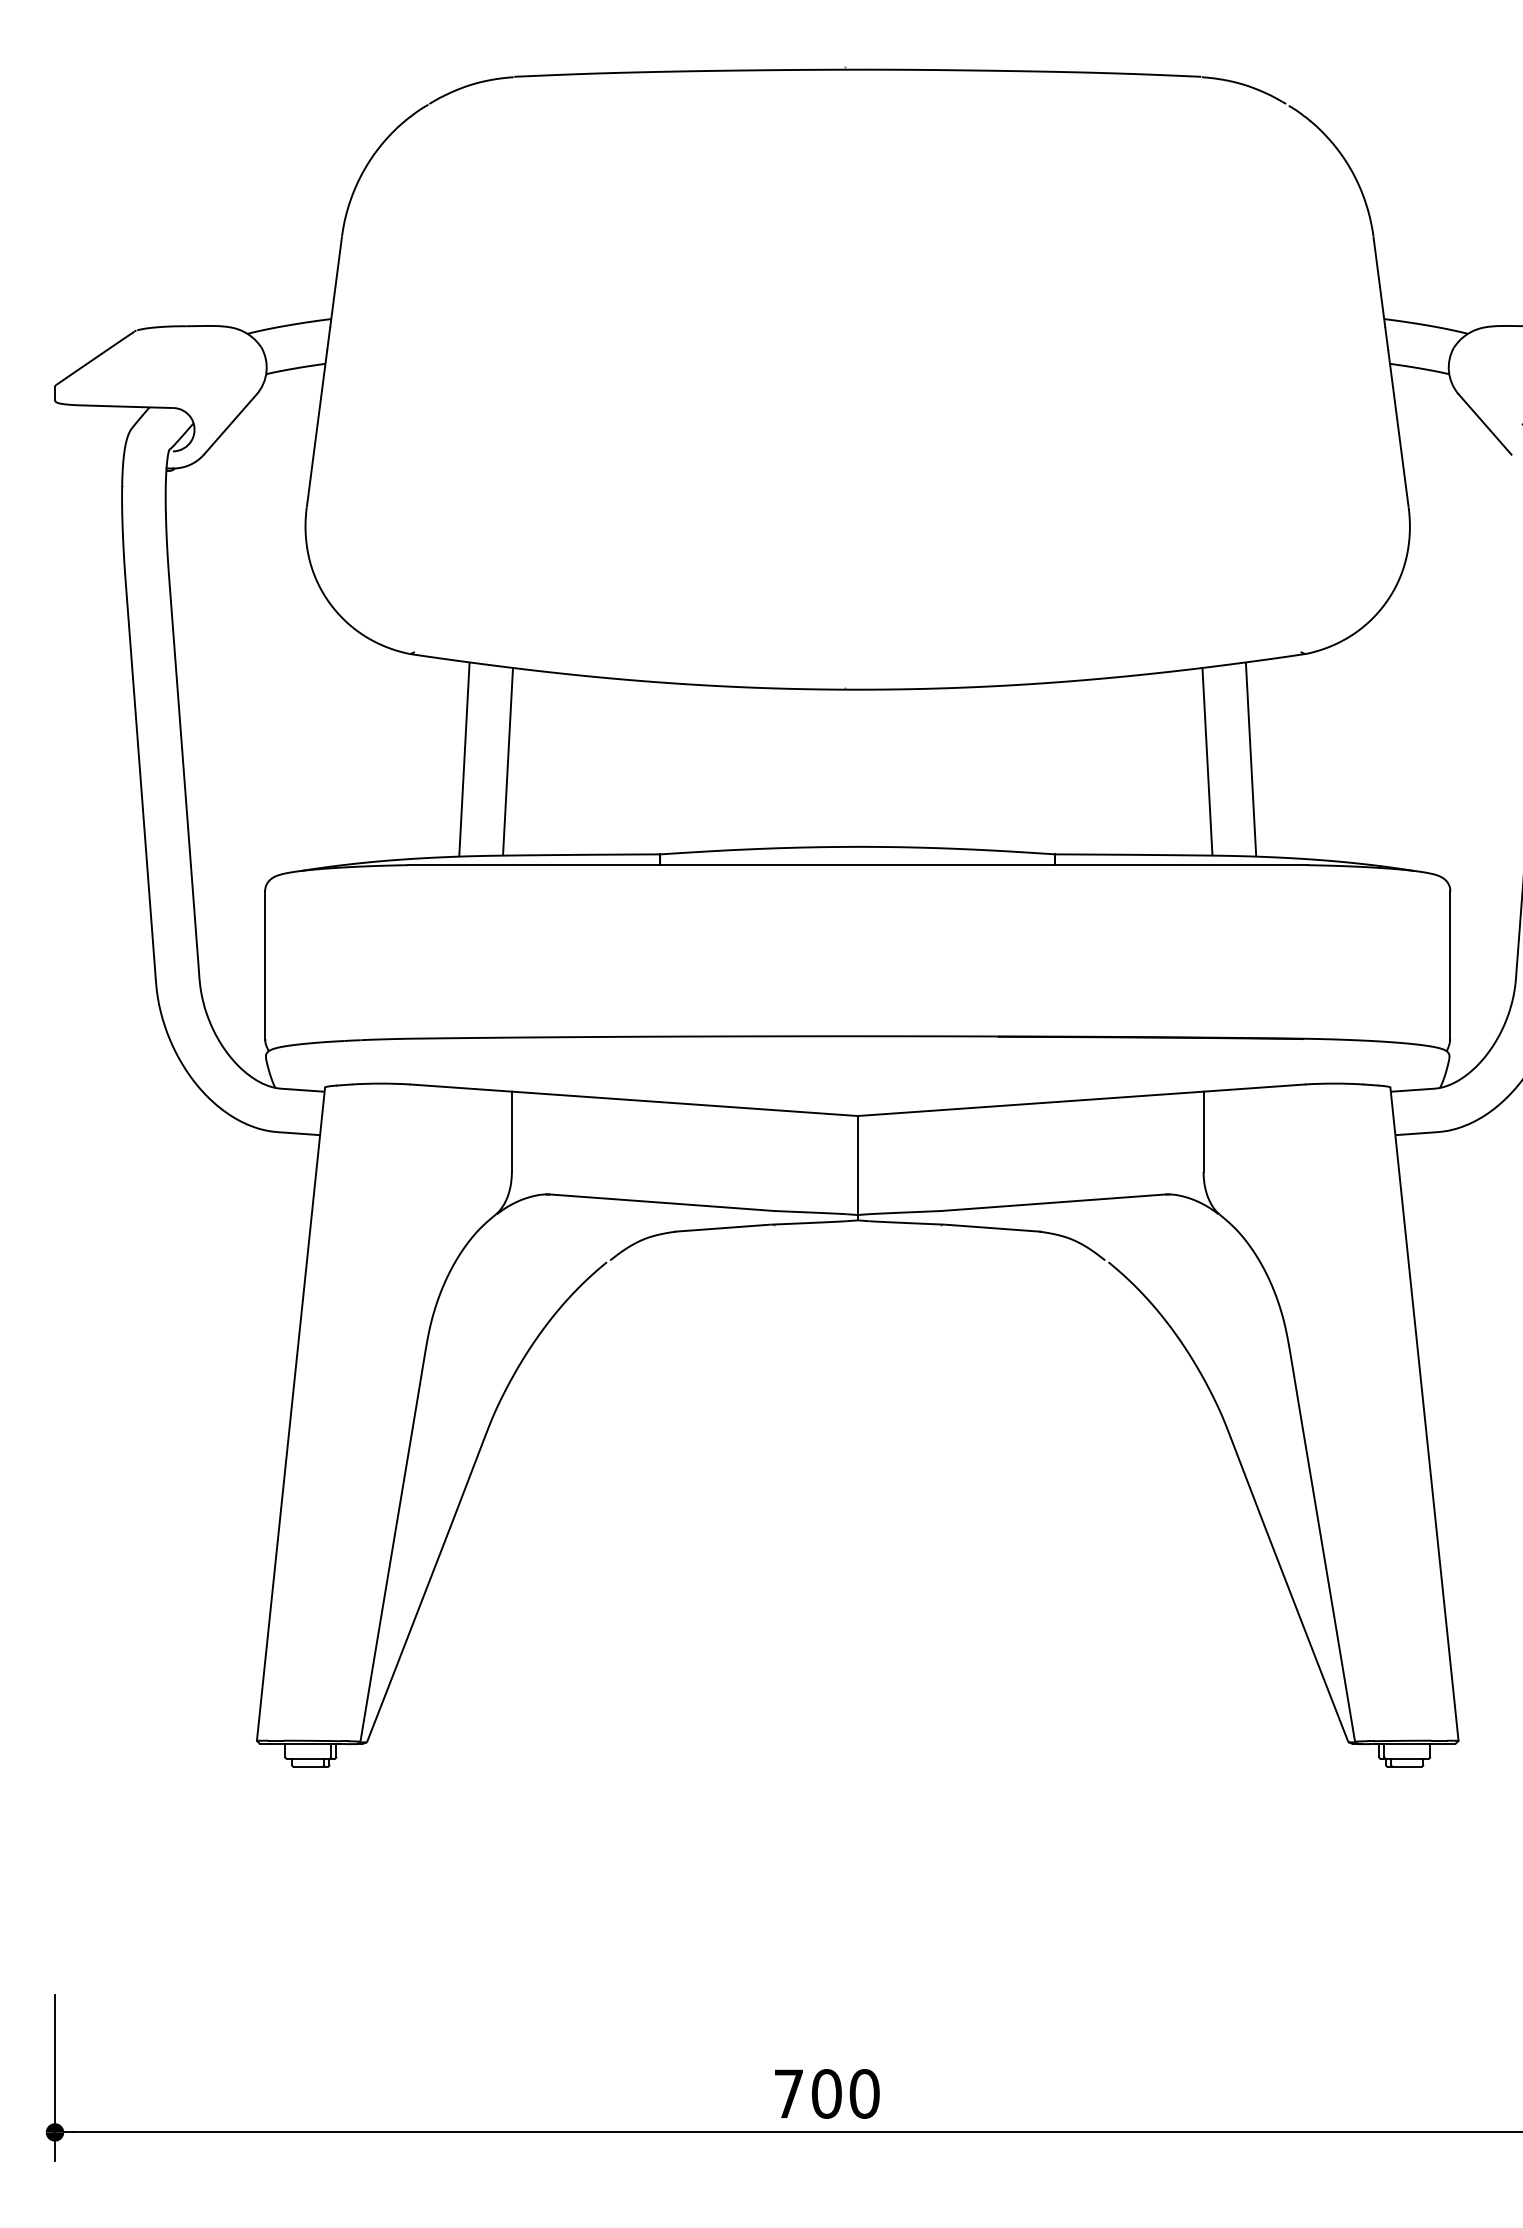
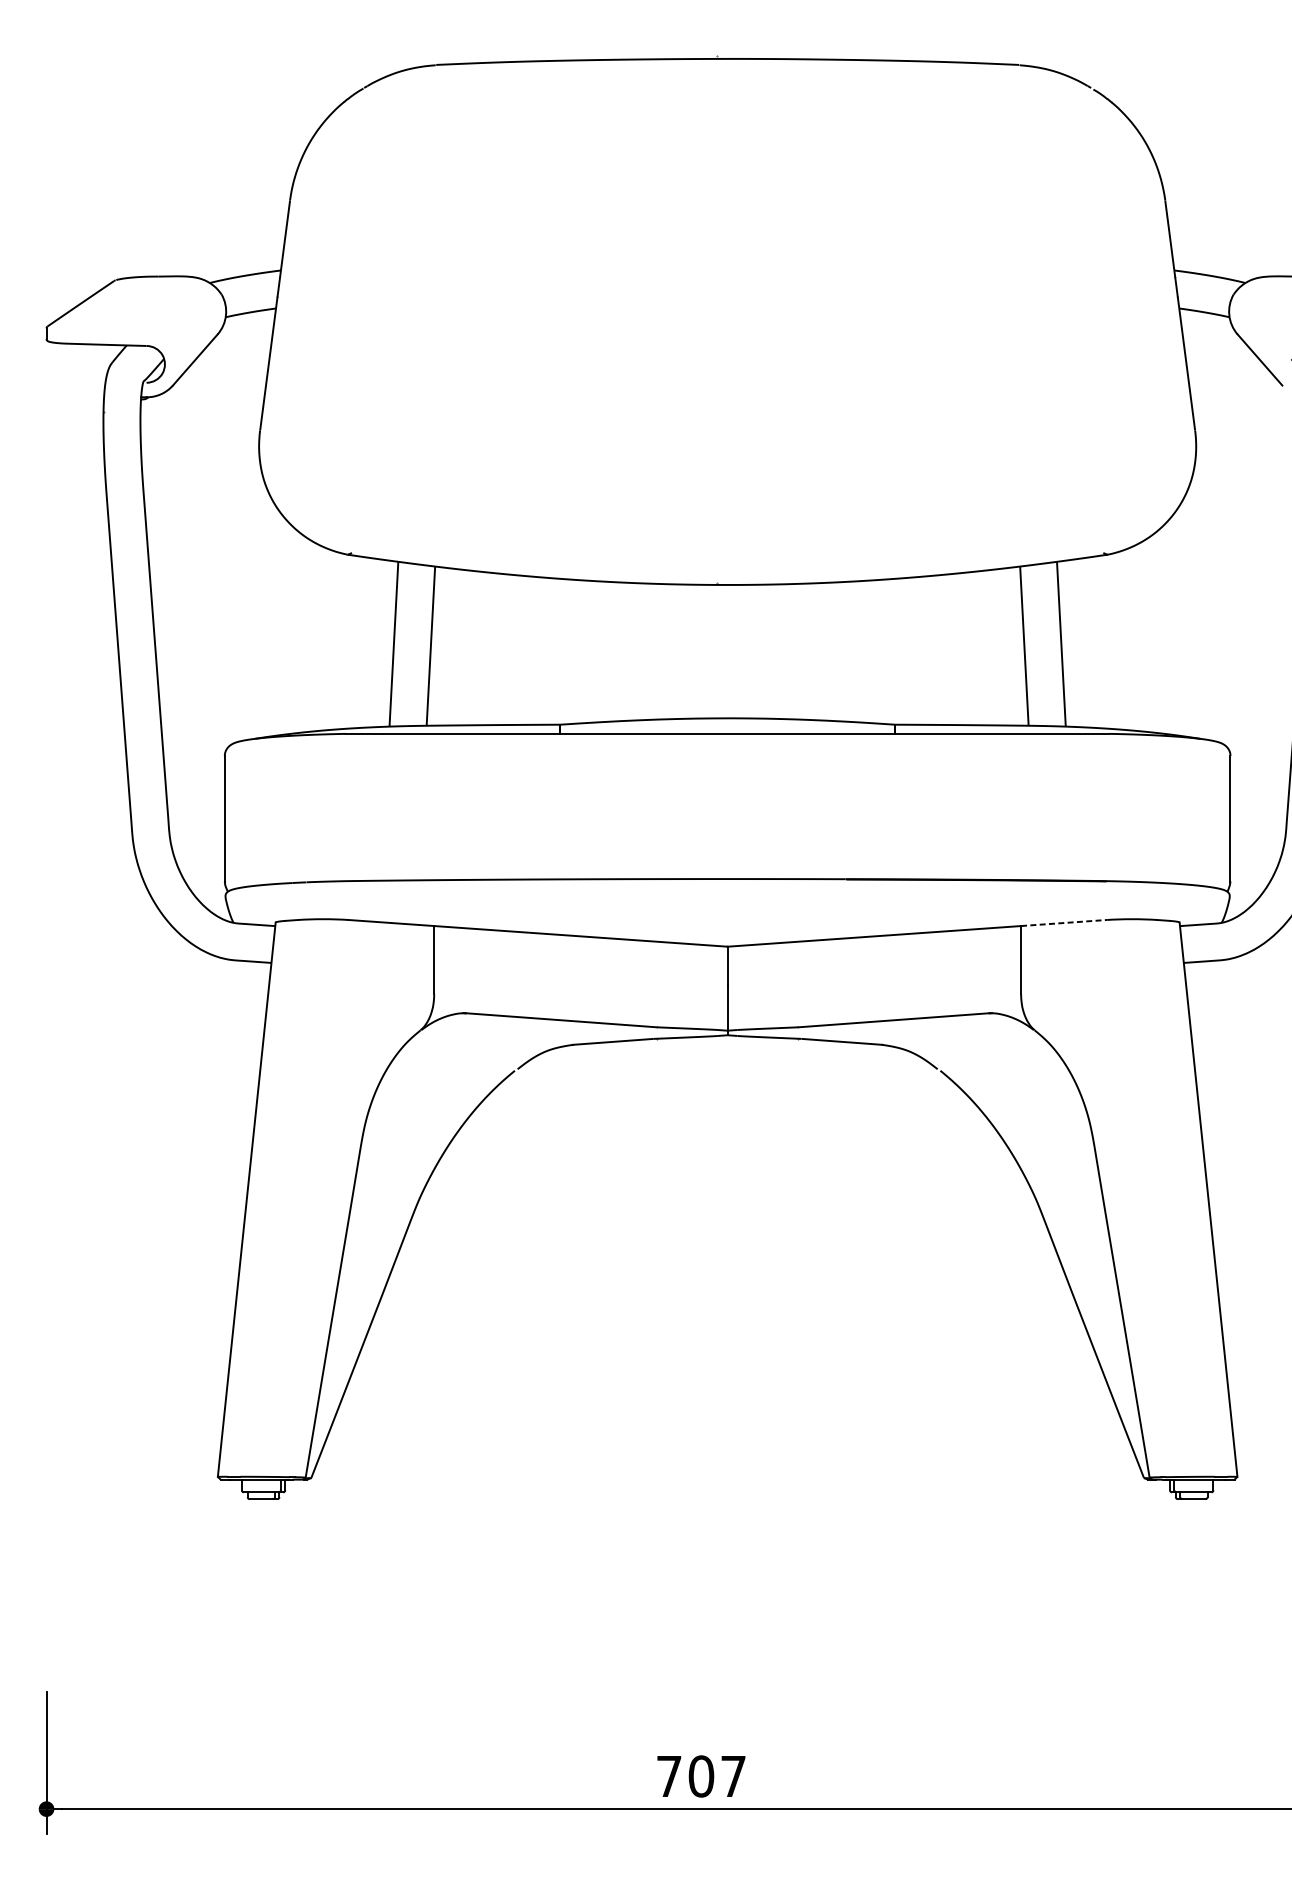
line: (1254, 1088) -> (1064, 923), solid -> dashed
text: (864, 2093) -> (733, 1776), 700 -> 707

